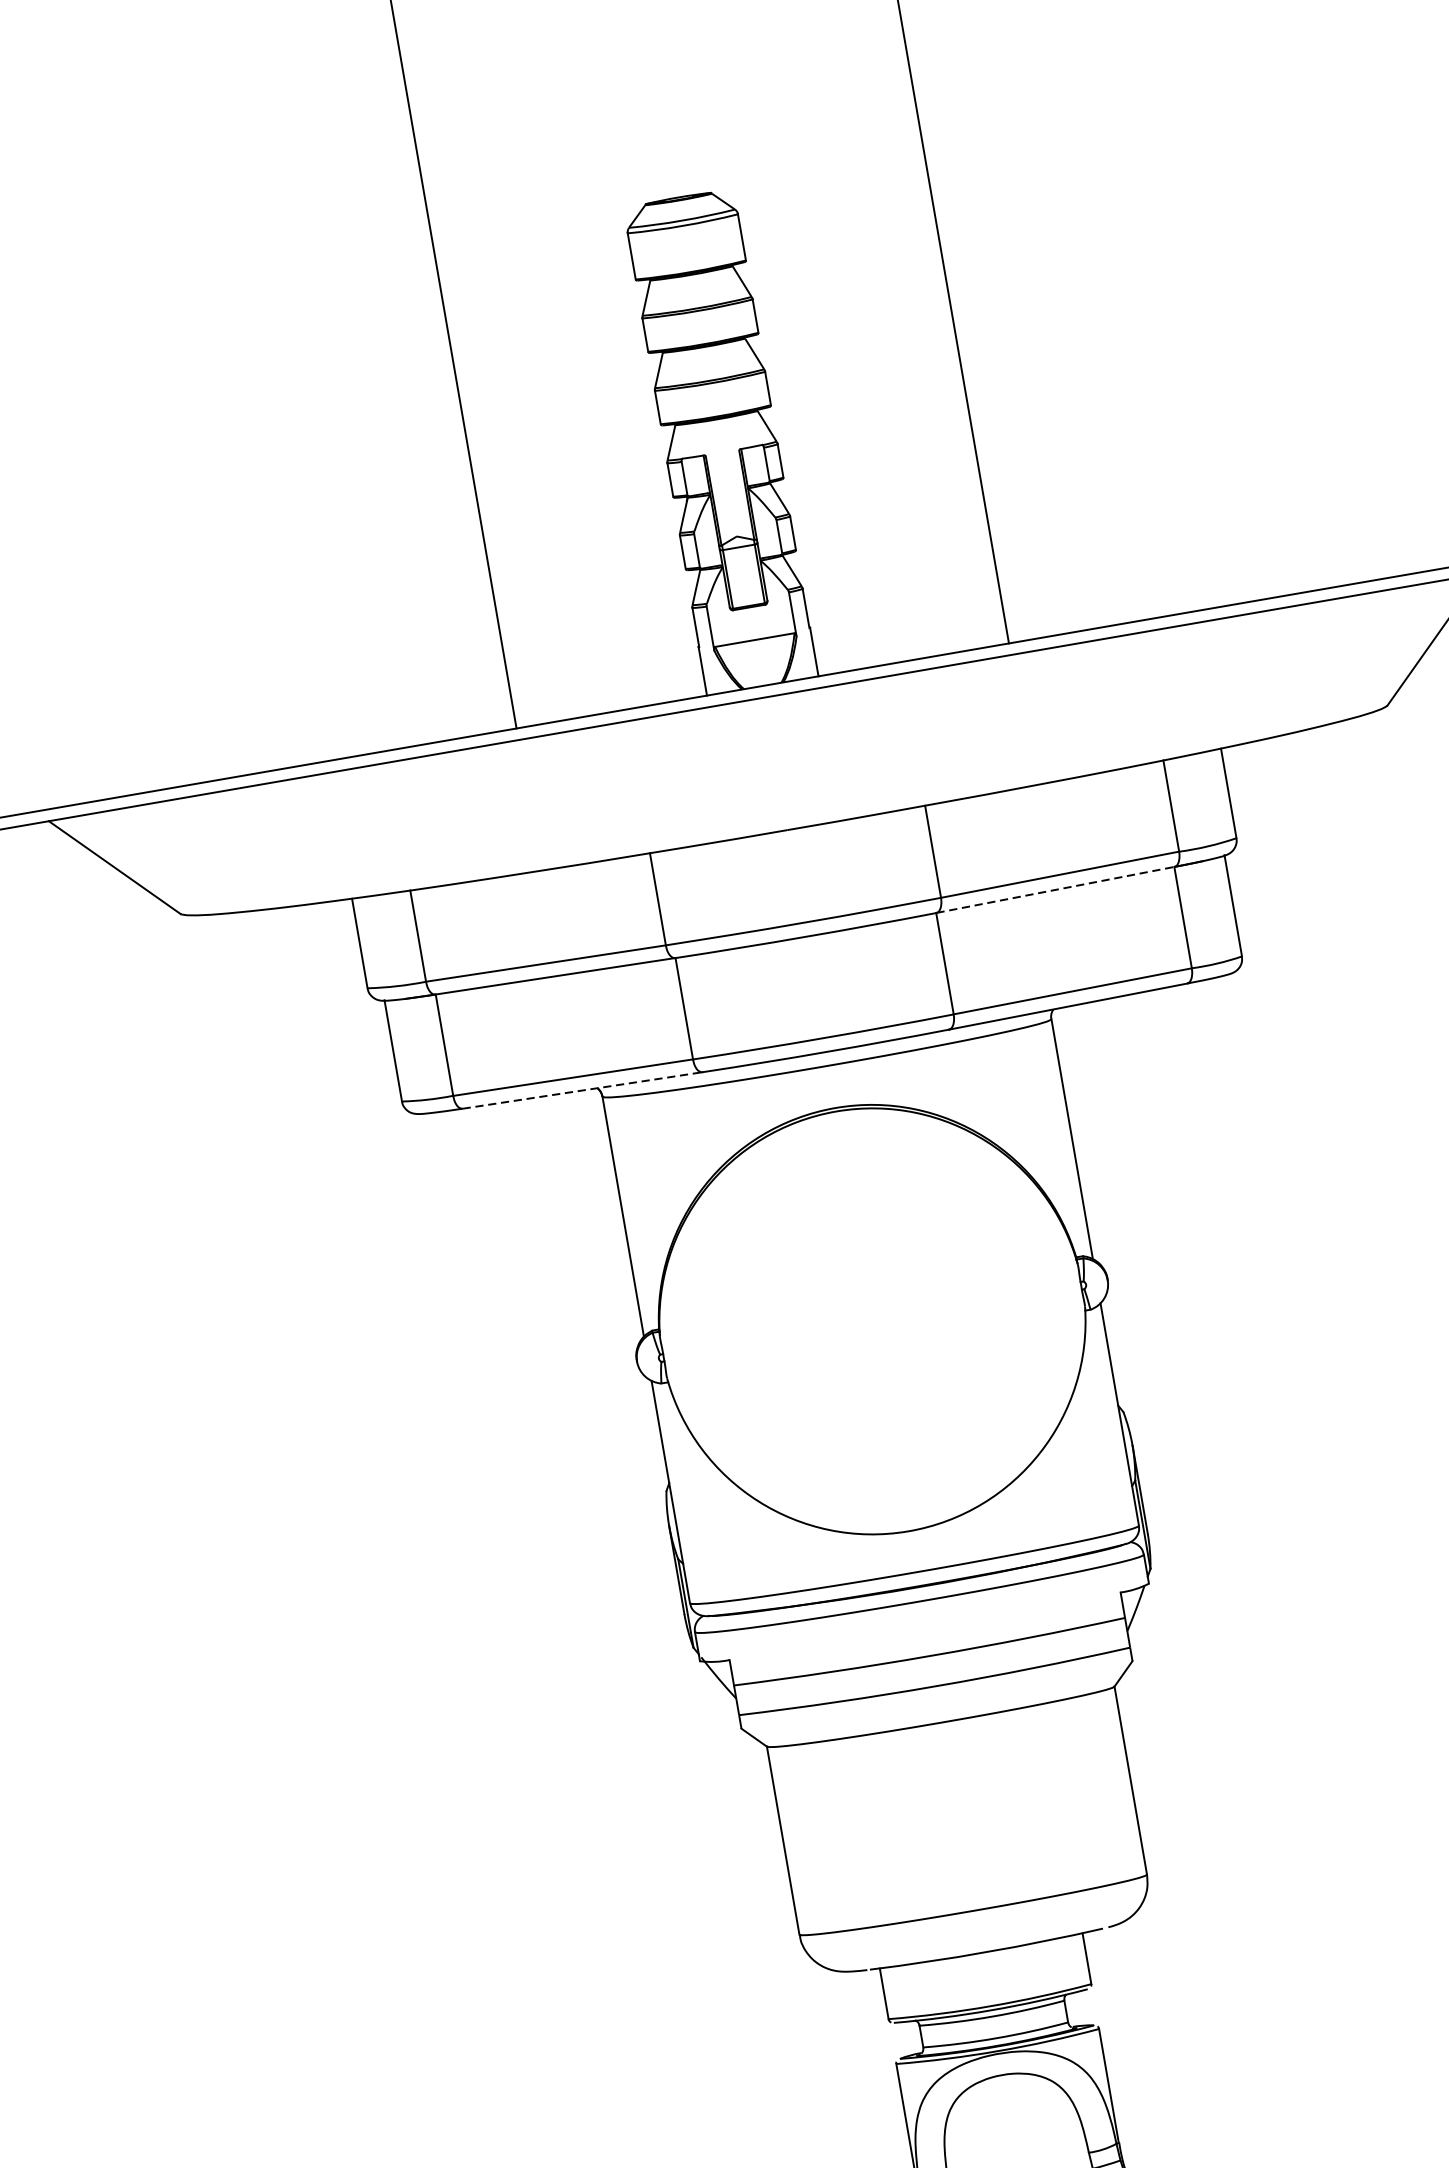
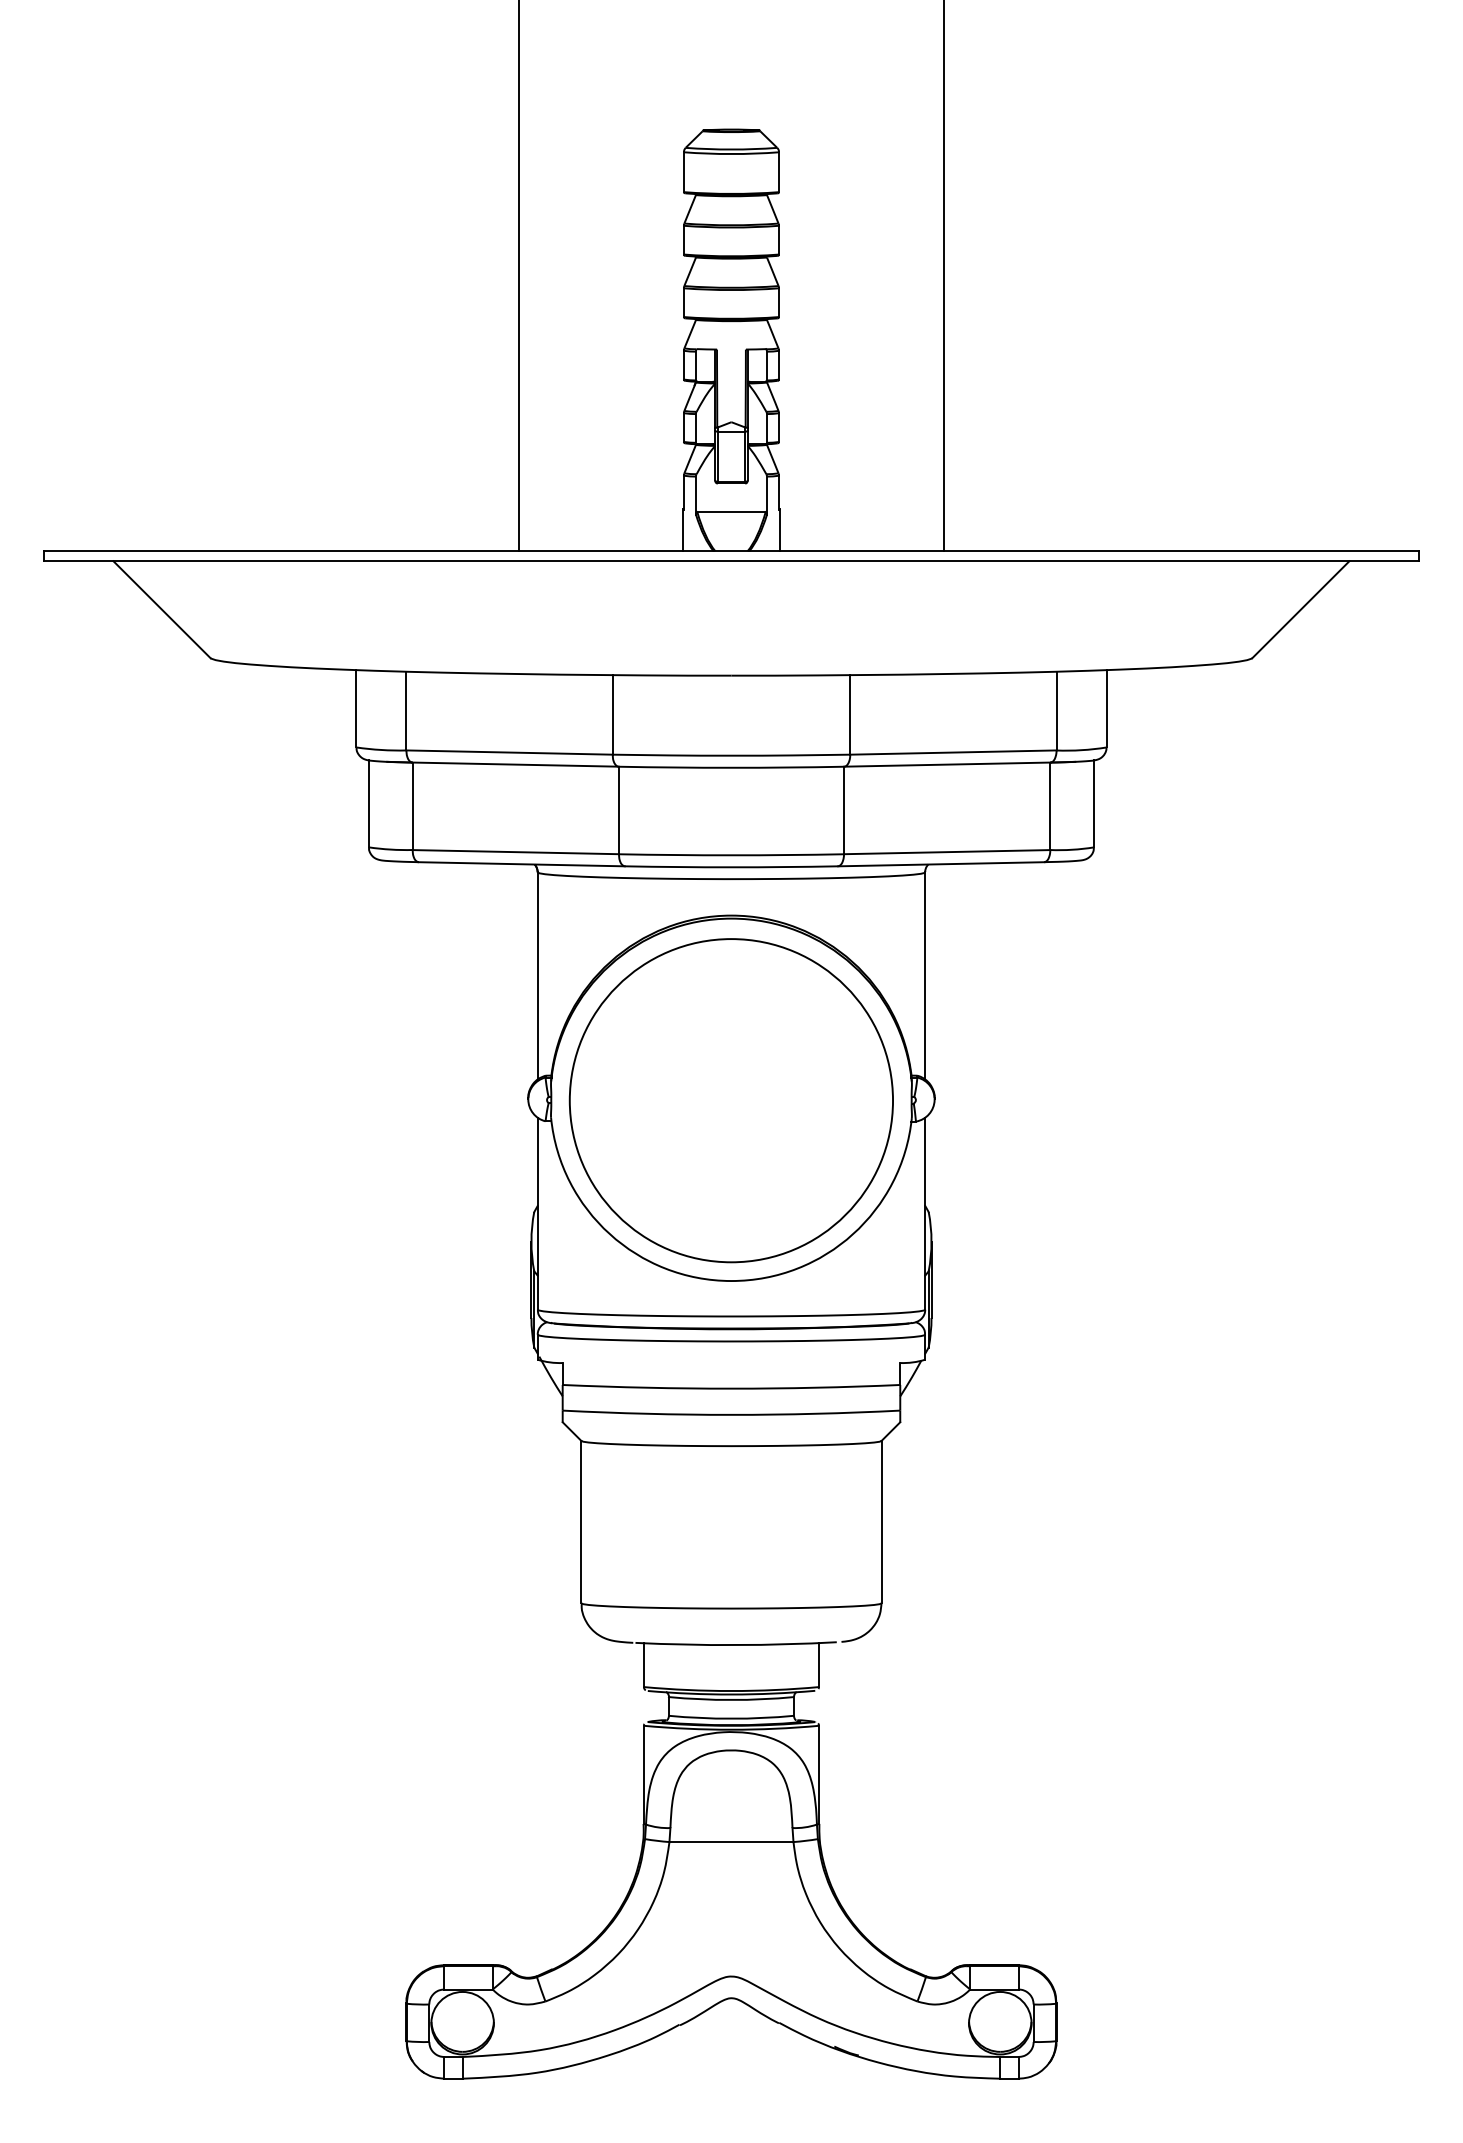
line: (1055, 889) -> (947, 764), dashed -> solid
line: (583, 1090) -> (522, 864), dashed -> solid
circle: (871, 1322) -> (730, 1100), added

